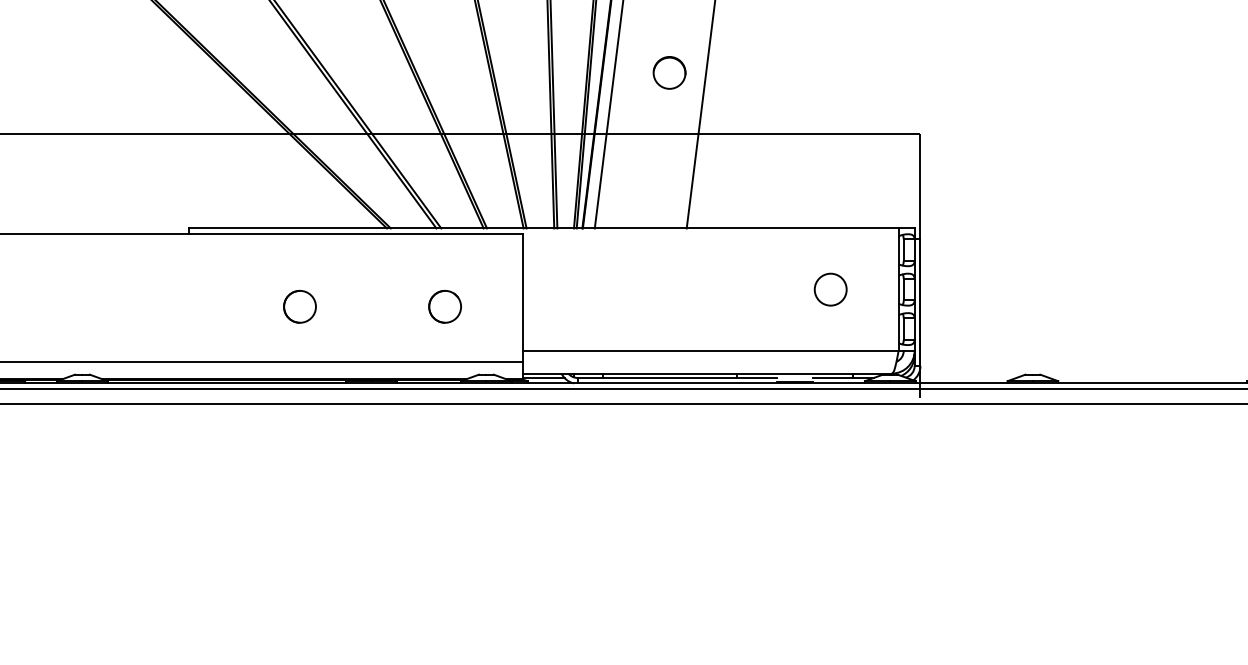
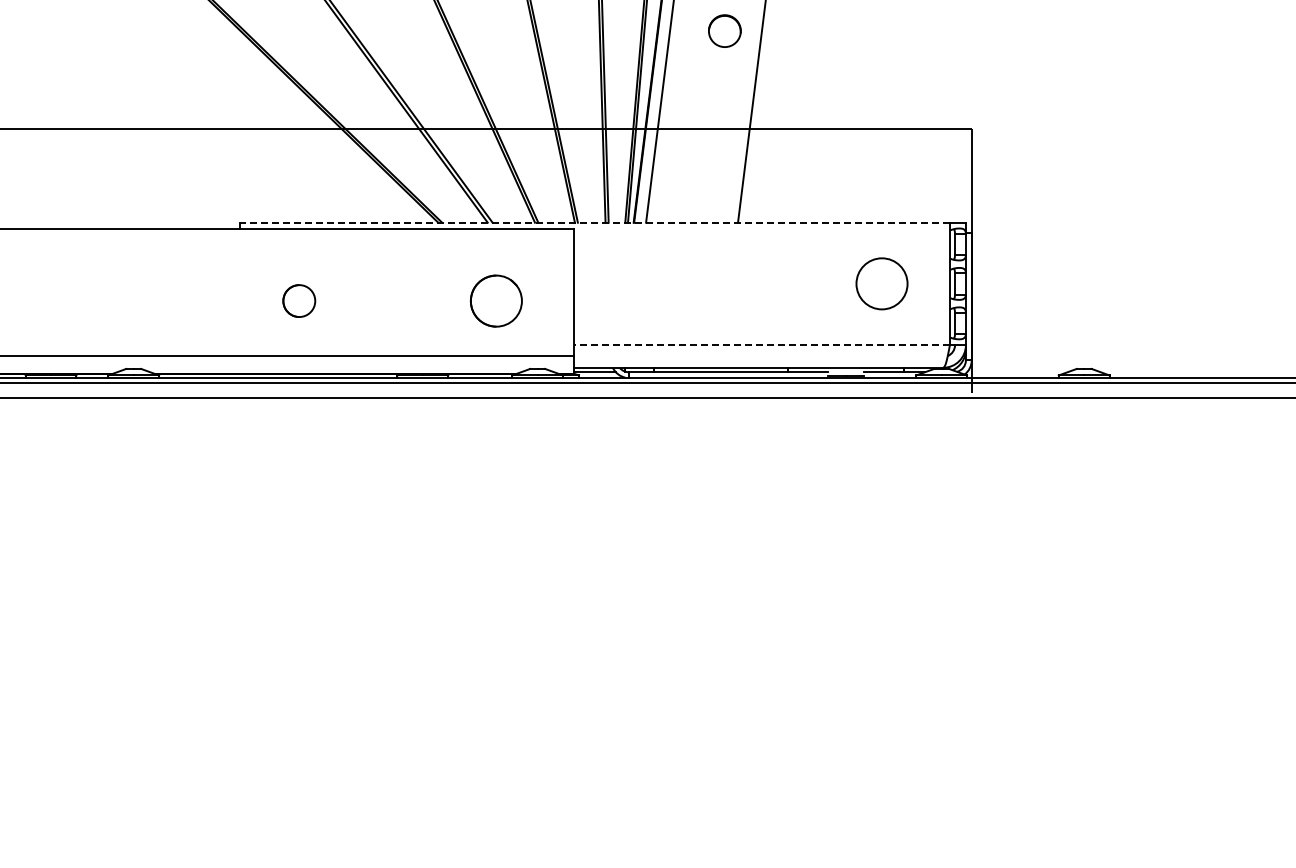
circle: (669, 72) -> (724, 30), moved
line: (544, 228) -> (595, 222), solid -> dashed
circle: (830, 289) -> (881, 283), size x1.6
part: (300, 306) -> (299, 300), moved
part: (445, 306) -> (496, 300), size x1.6
line: (710, 351) -> (761, 345), solid -> dashed

